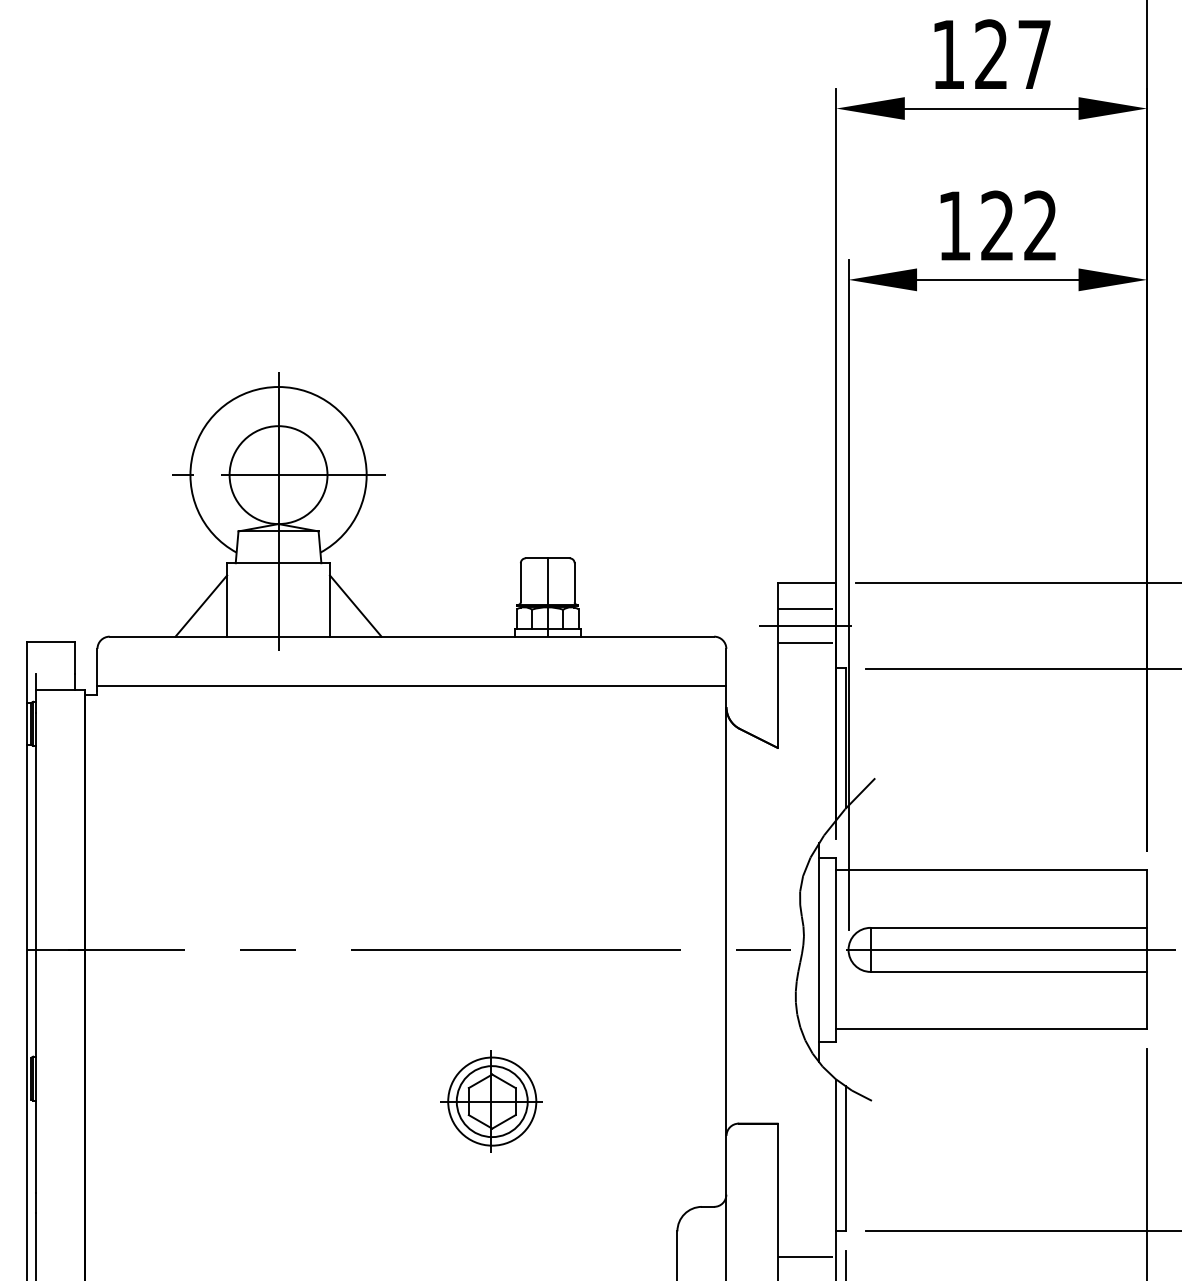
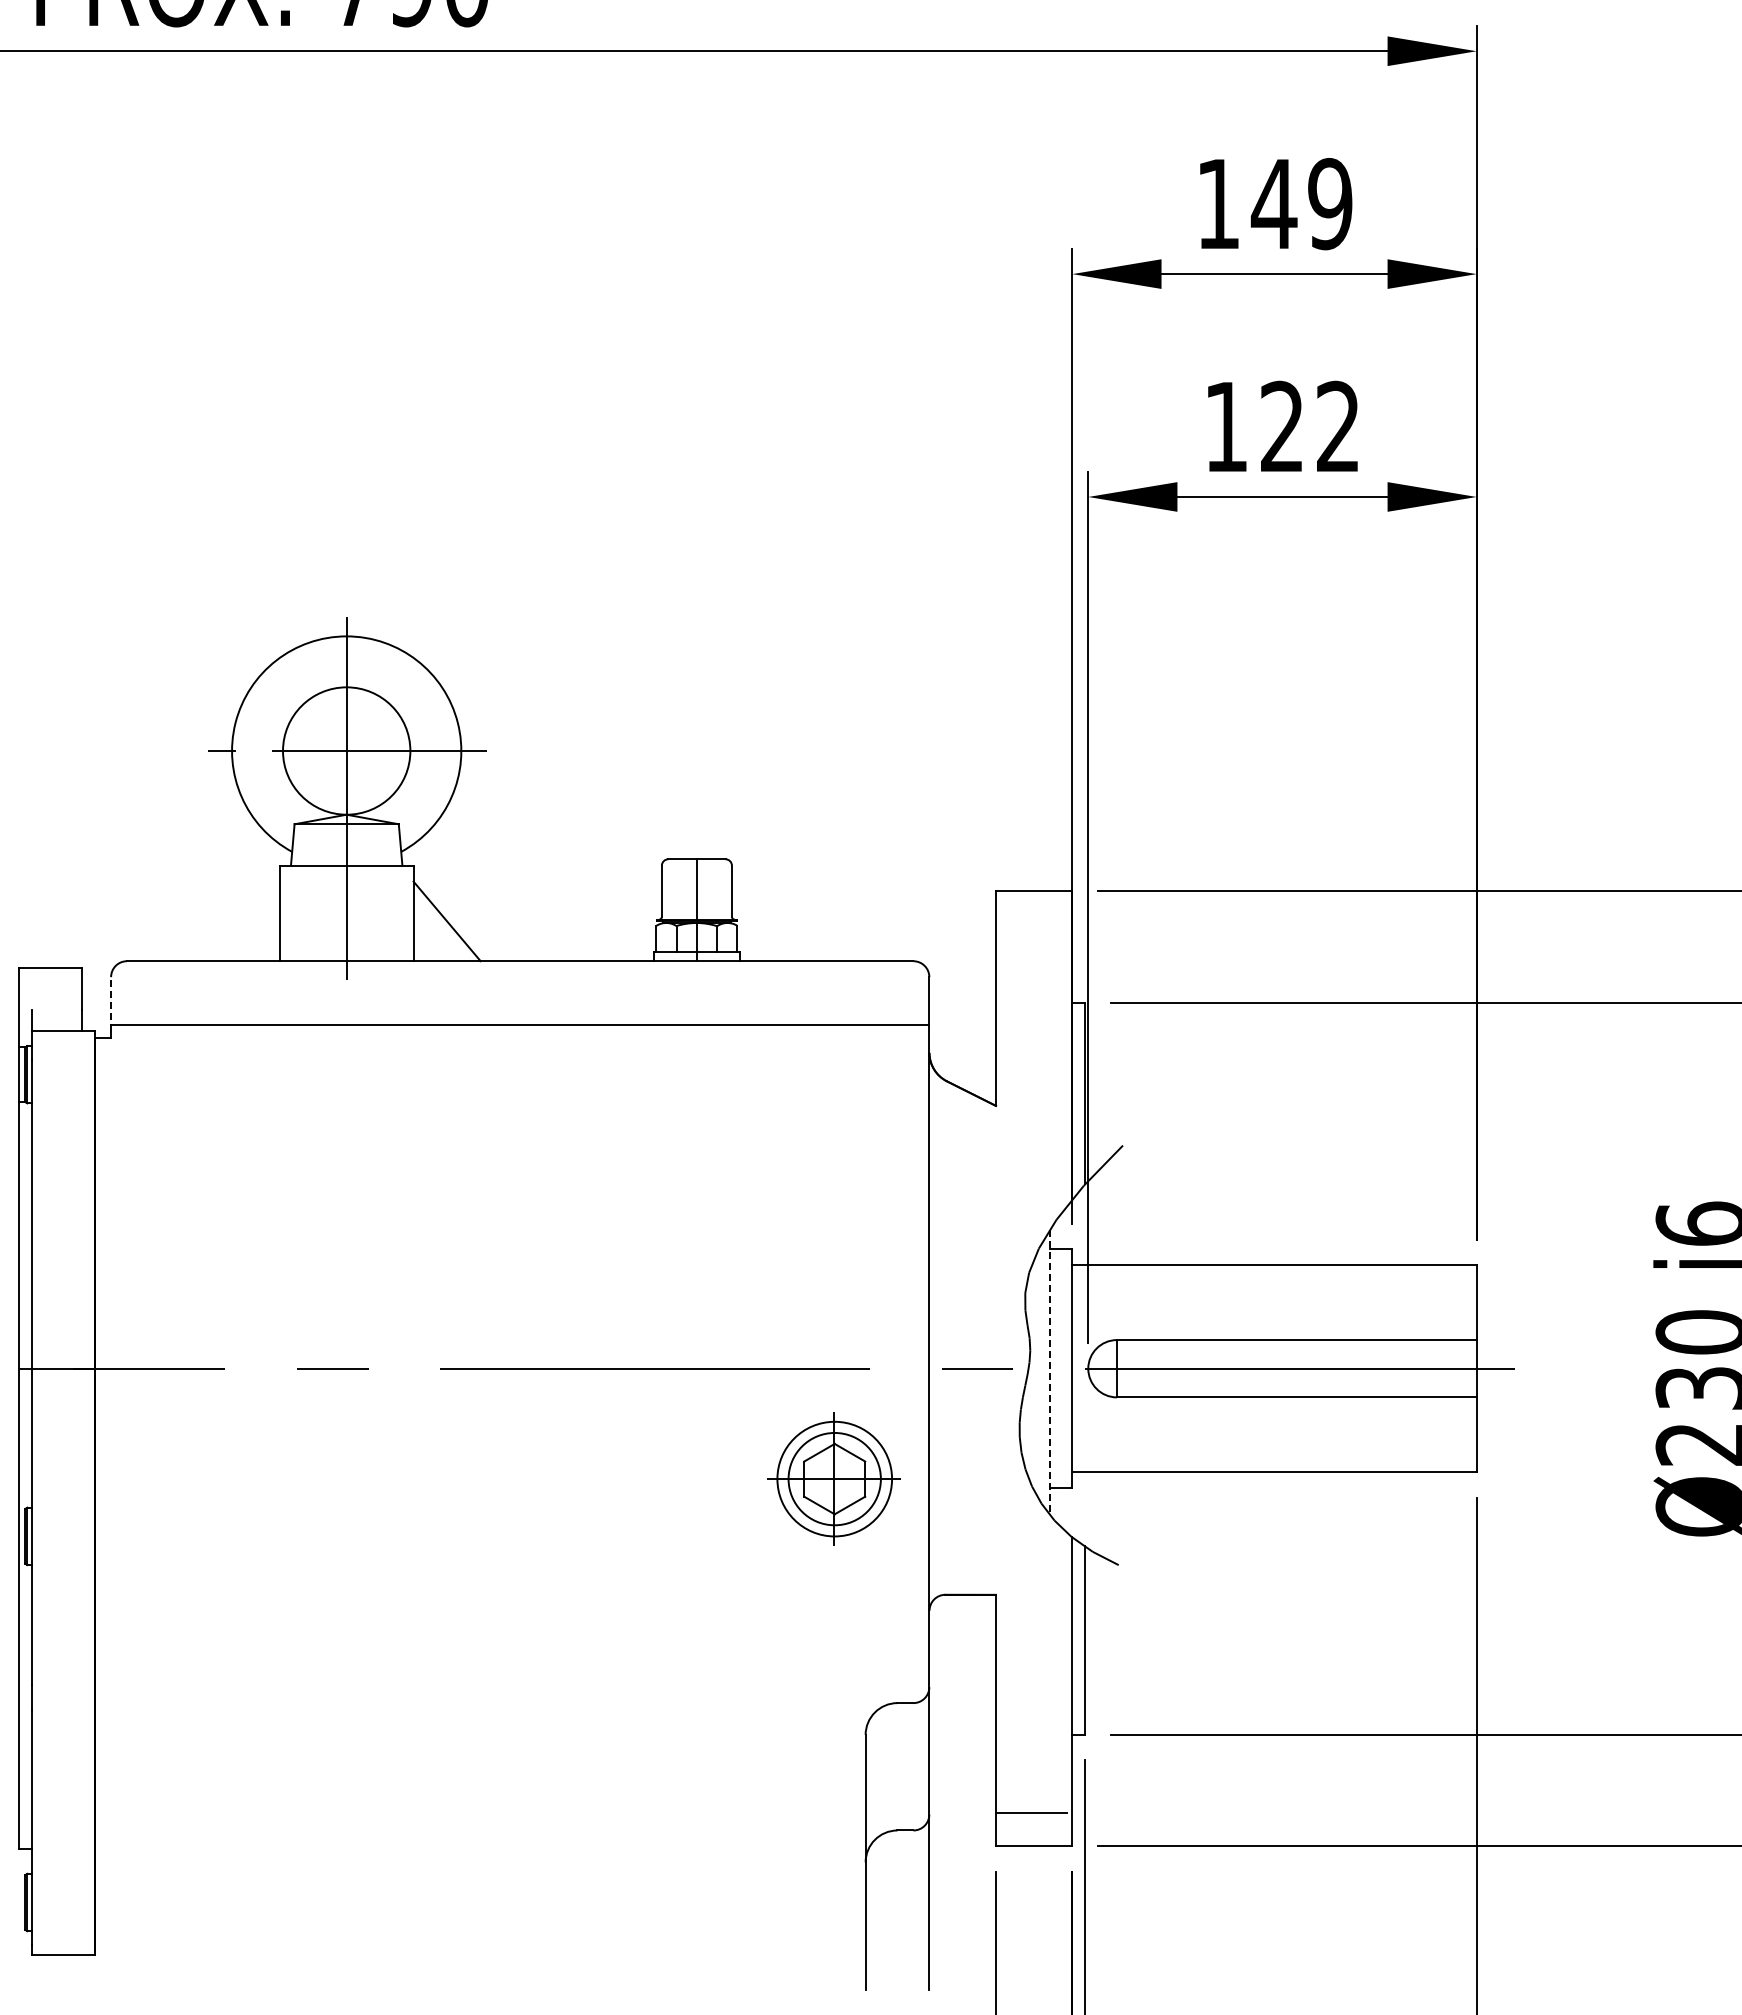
text: (1012, 55) -> (1301, 204), 127 -> 149
line: (200, 606) -> (245, 921), removed
line: (806, 608) -> (1033, 924), removed
line: (805, 625) -> (1032, 946), removed
line: (806, 643) -> (1033, 969), removed
line: (97, 669) -> (111, 1003), solid -> dashed
line: (819, 952) -> (1050, 1372), solid -> dashed
part: (491, 1101) -> (833, 1478), moved
line: (806, 1257) -> (1033, 1768), removed

